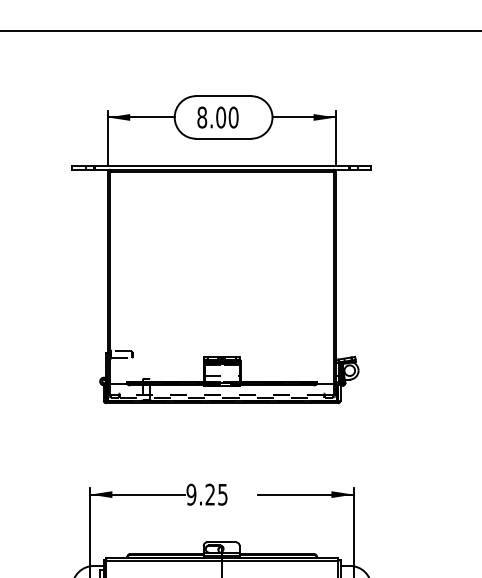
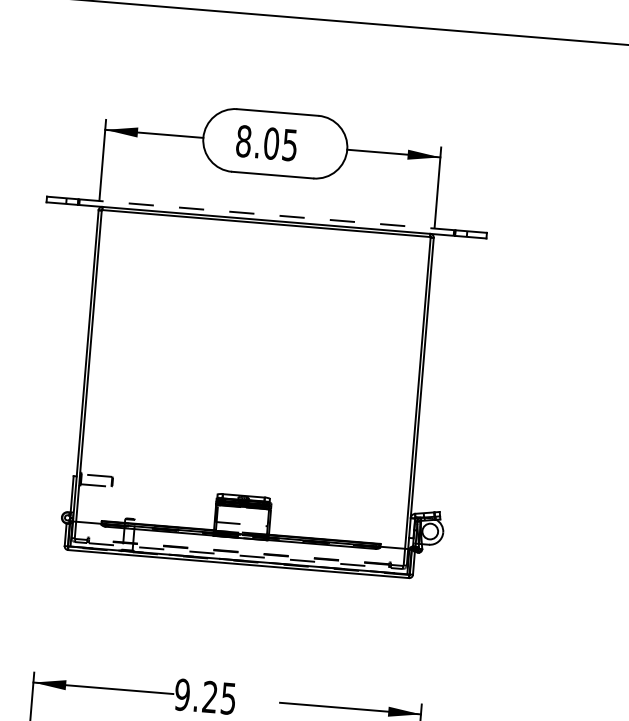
text: (233, 117) -> (289, 145), 8.00 -> 8.05
line: (222, 165) -> (267, 214), solid -> dashed

